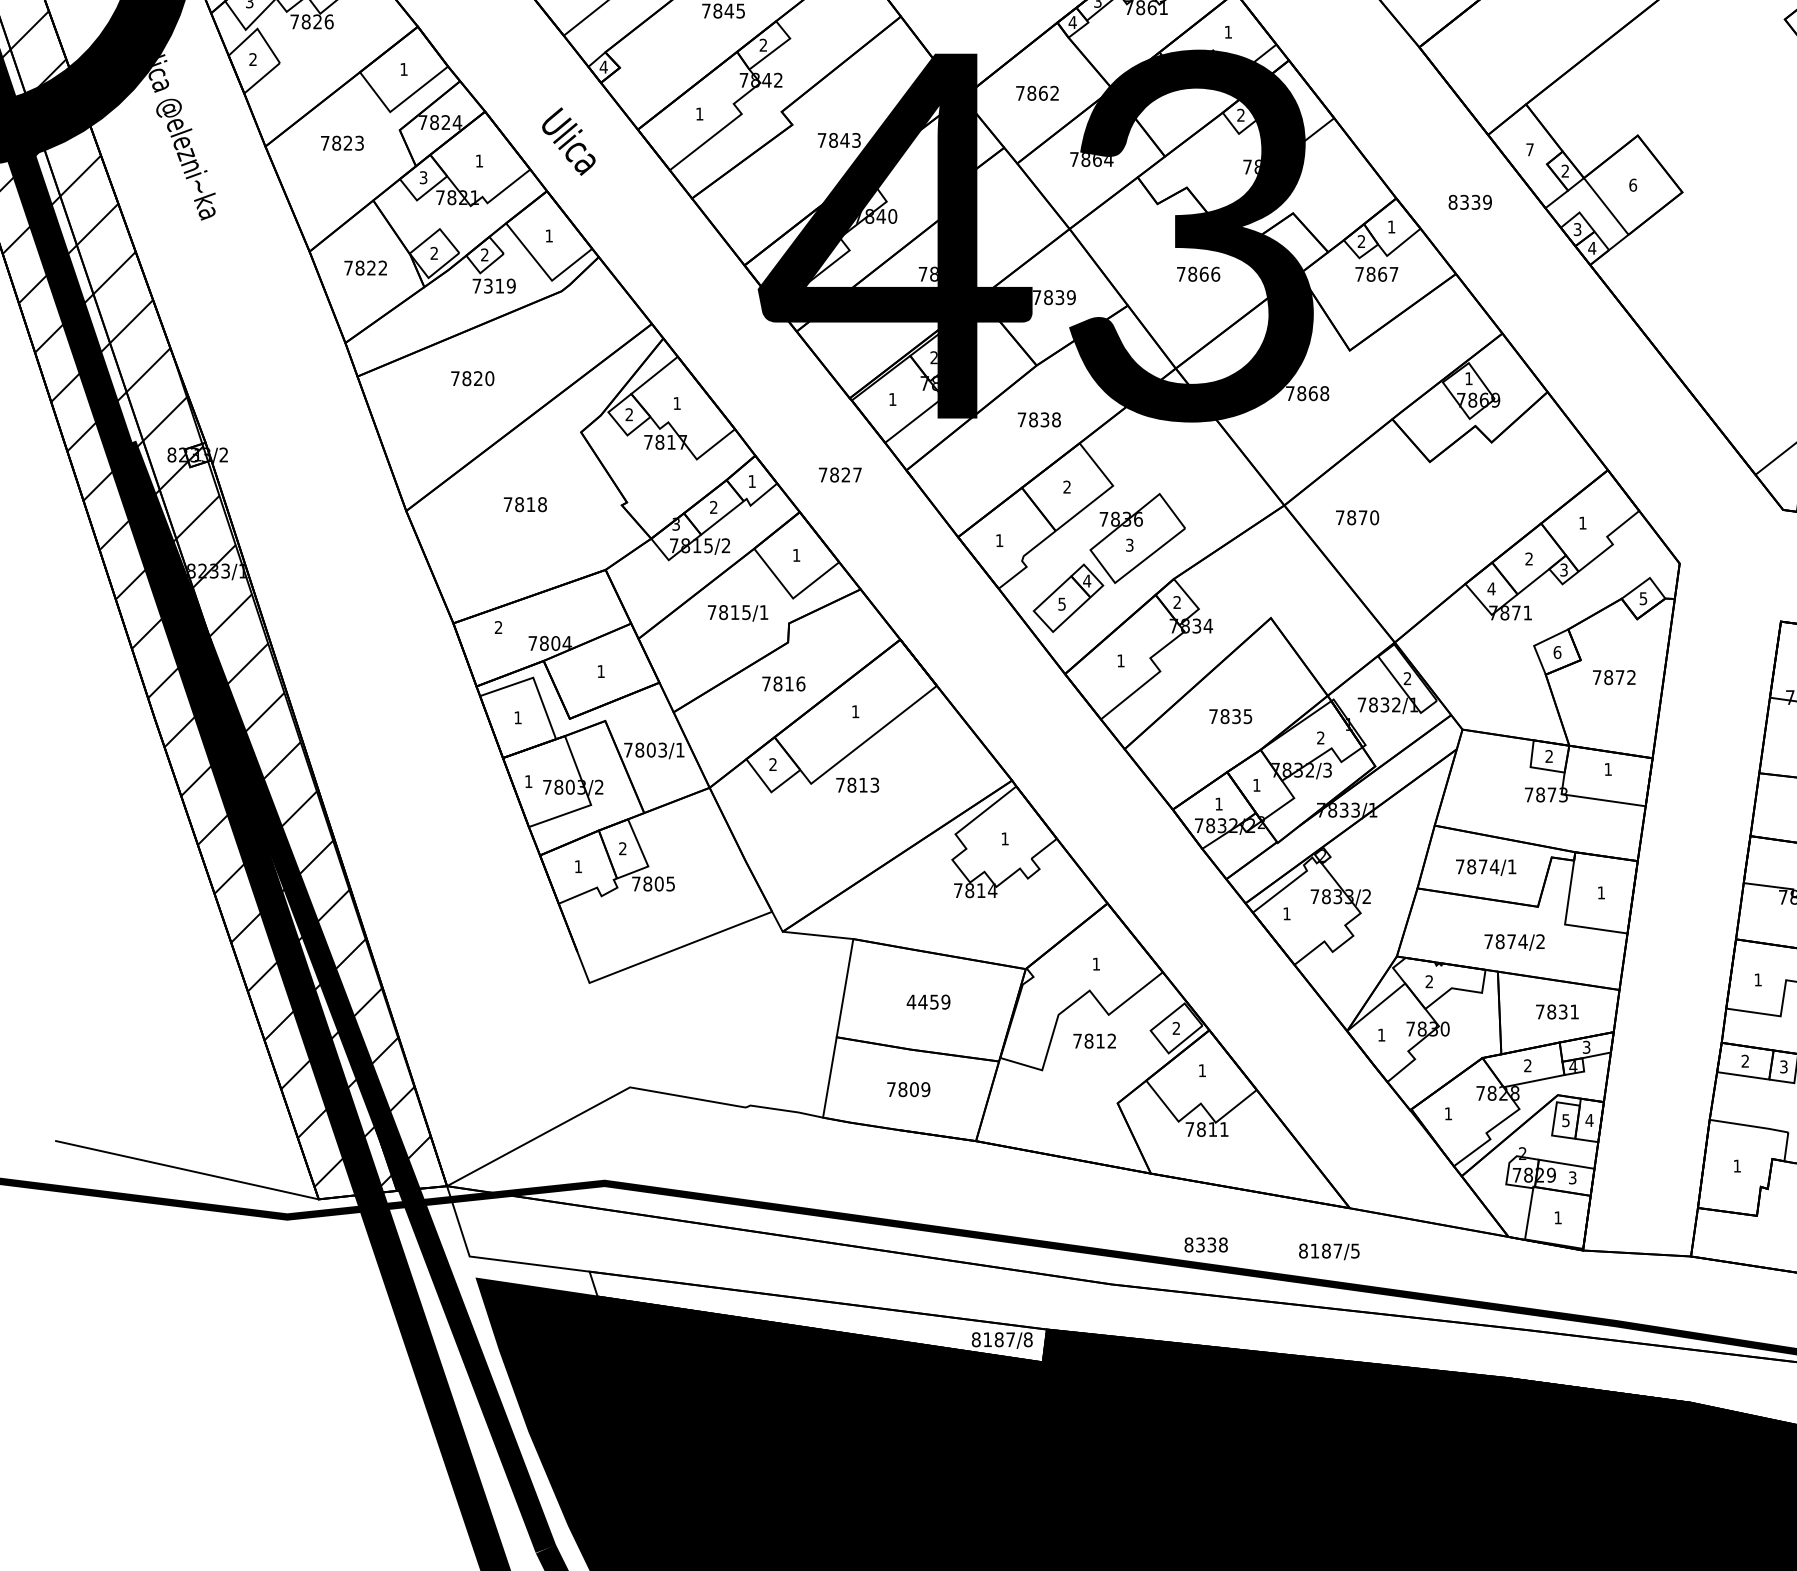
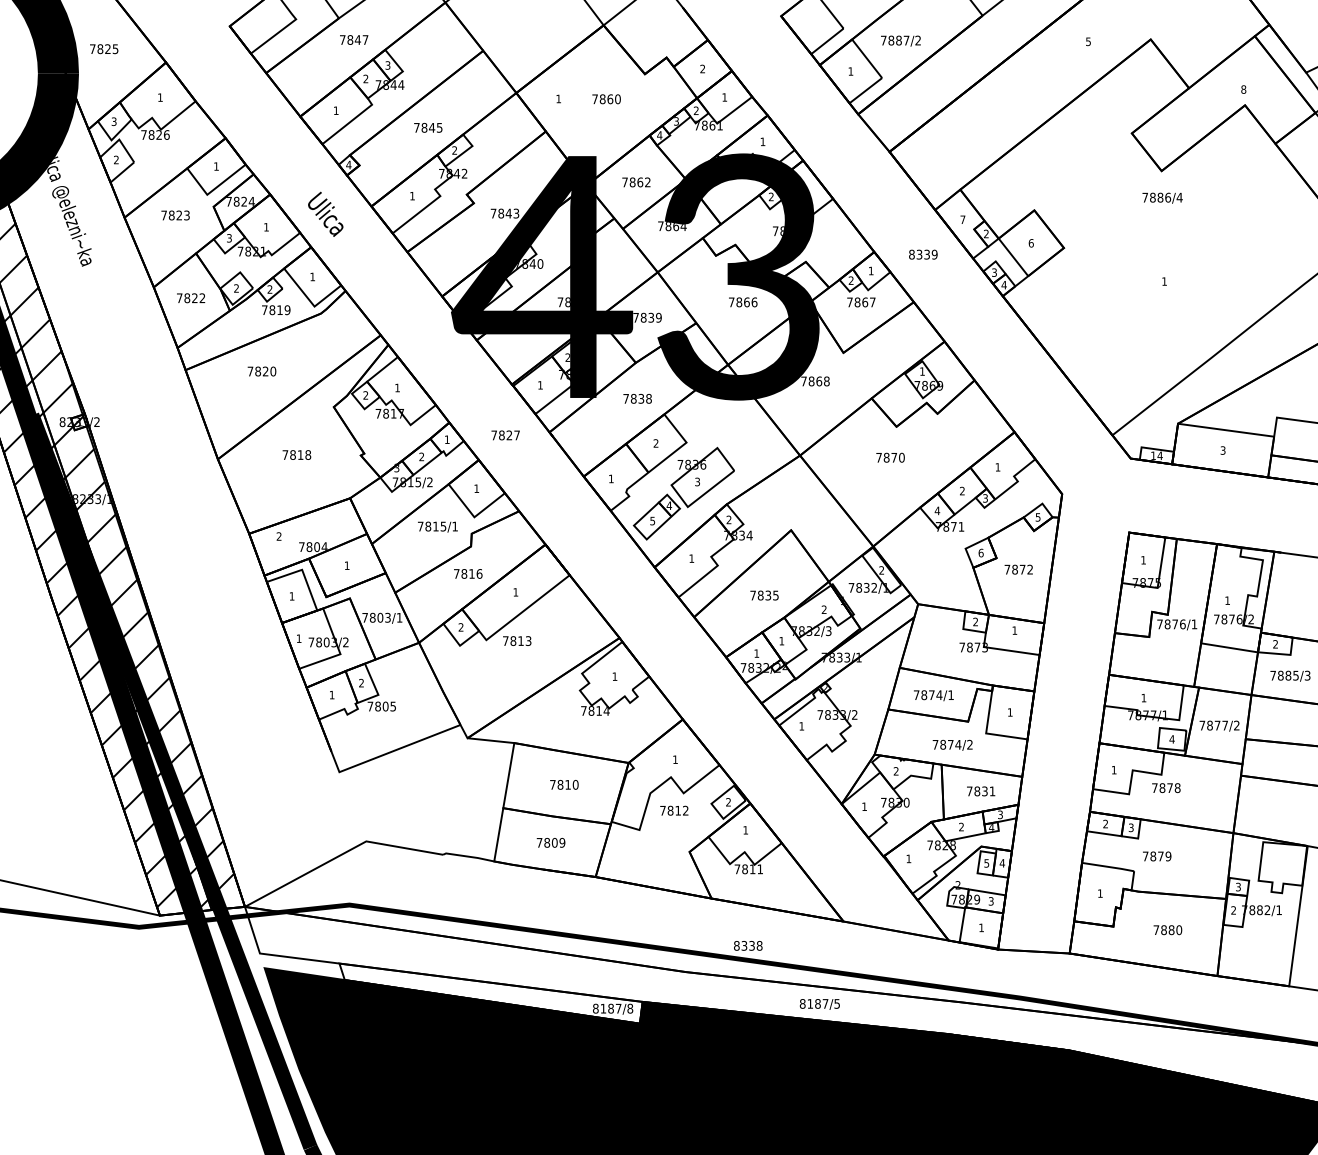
text: (488, 286) -> (272, 310), 7319 -> 7819
text: (1357, 517) -> (890, 457), moved
text: (927, 1001) -> (563, 784), 4459 -> 7810
text: (1328, 1251) -> (819, 1004), moved

